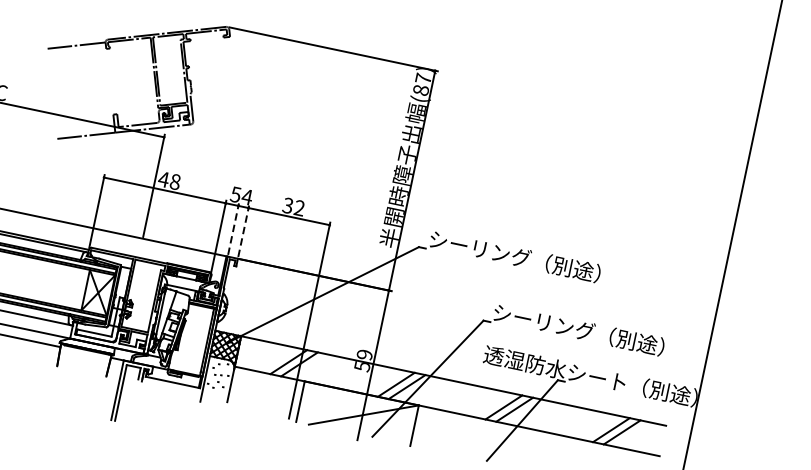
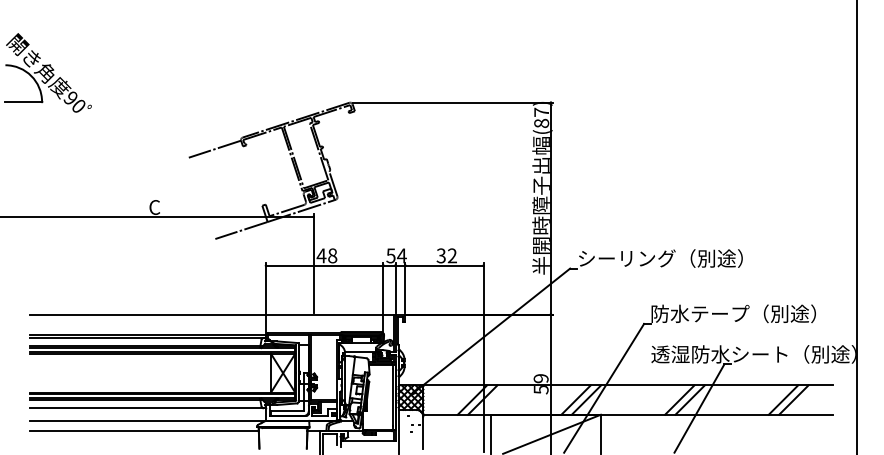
line: (233, 229) -> (395, 288), dashed -> solid
line: (243, 231) -> (405, 288), dashed -> solid
text: (544, 322) -> (700, 313), シーリング（別途） -> 防水テープ（別途）

